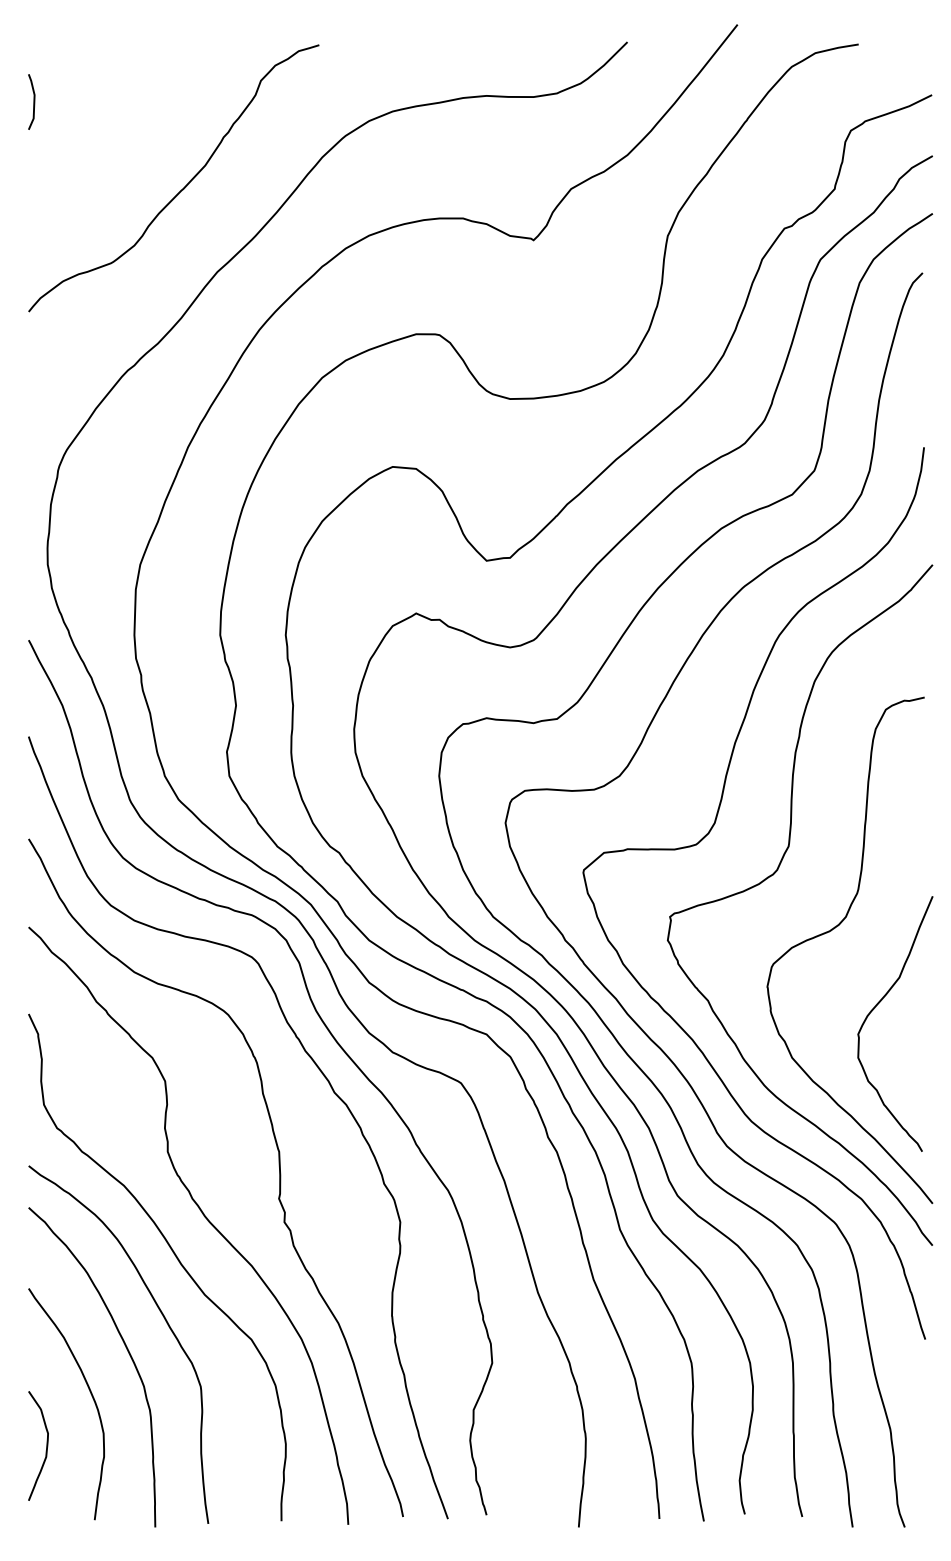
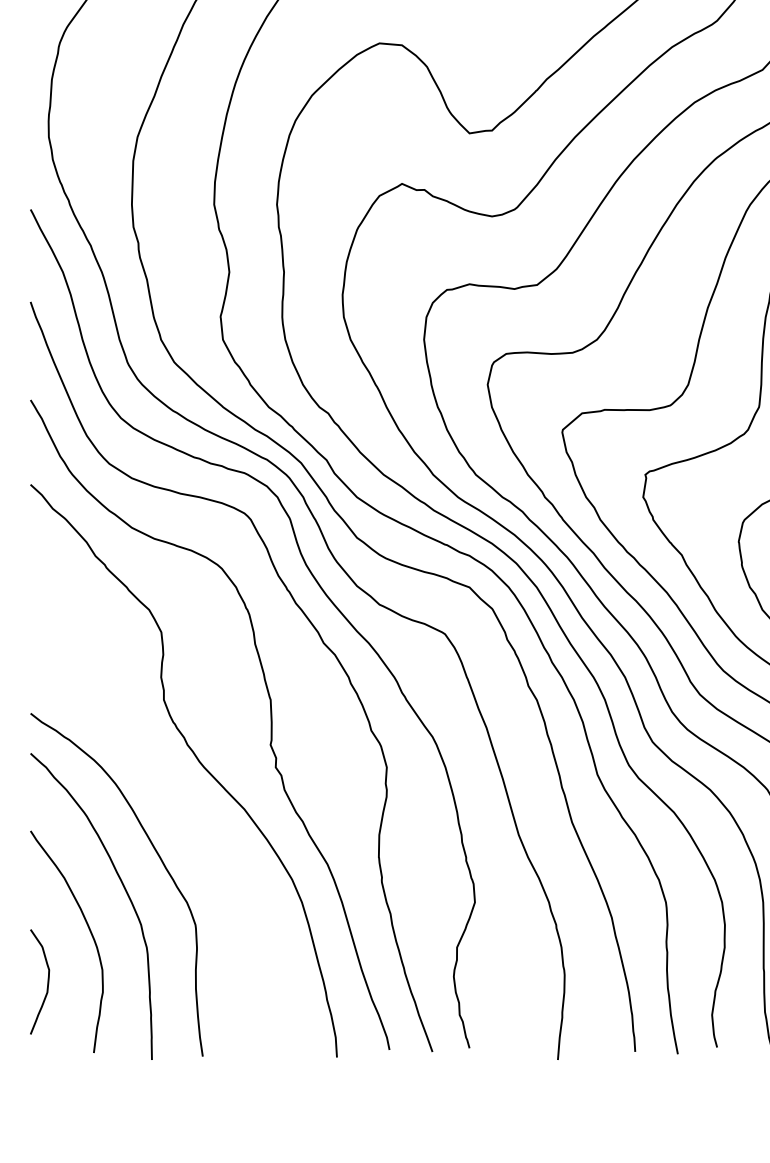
curve: (175, 1257) -> (171, 801), removed

